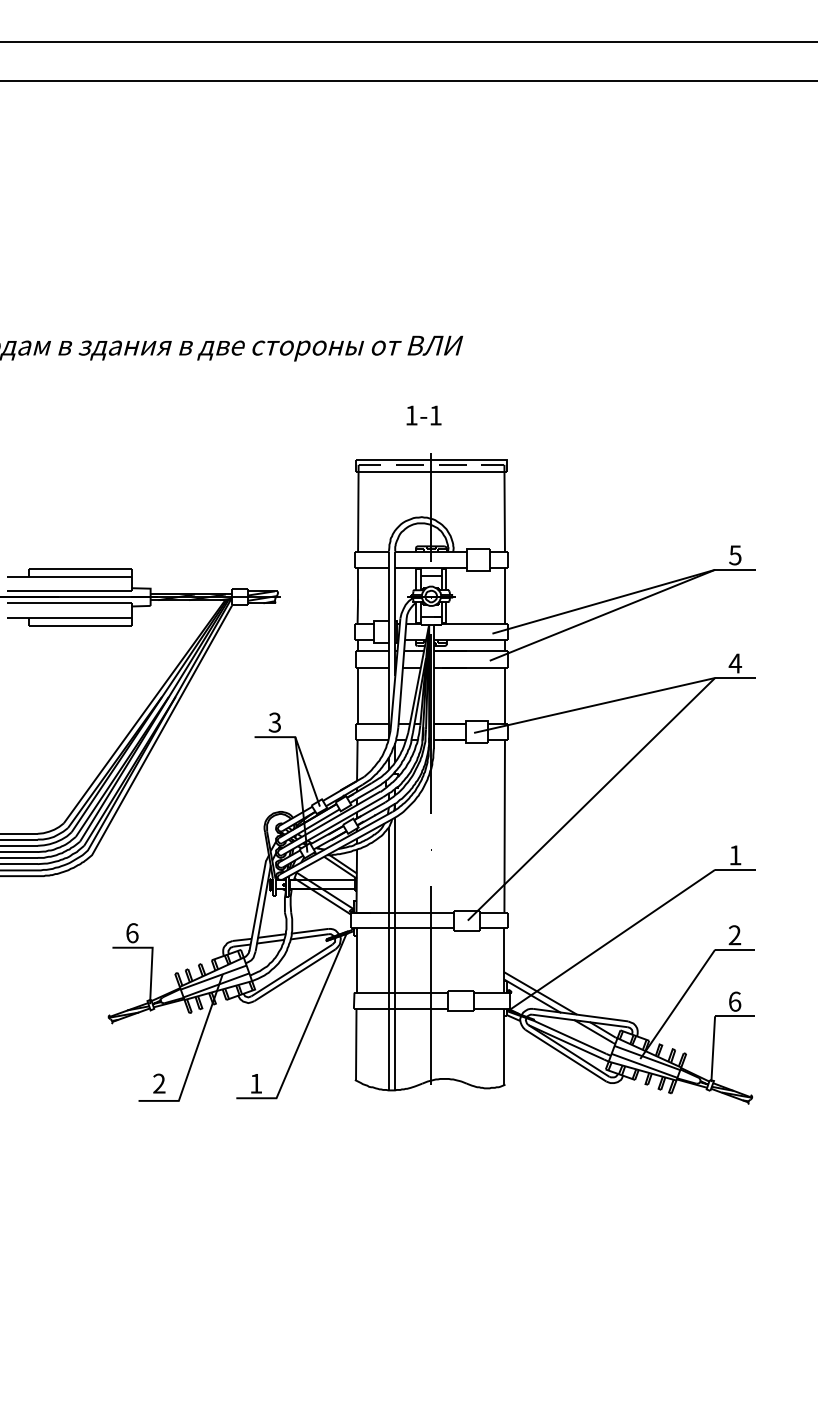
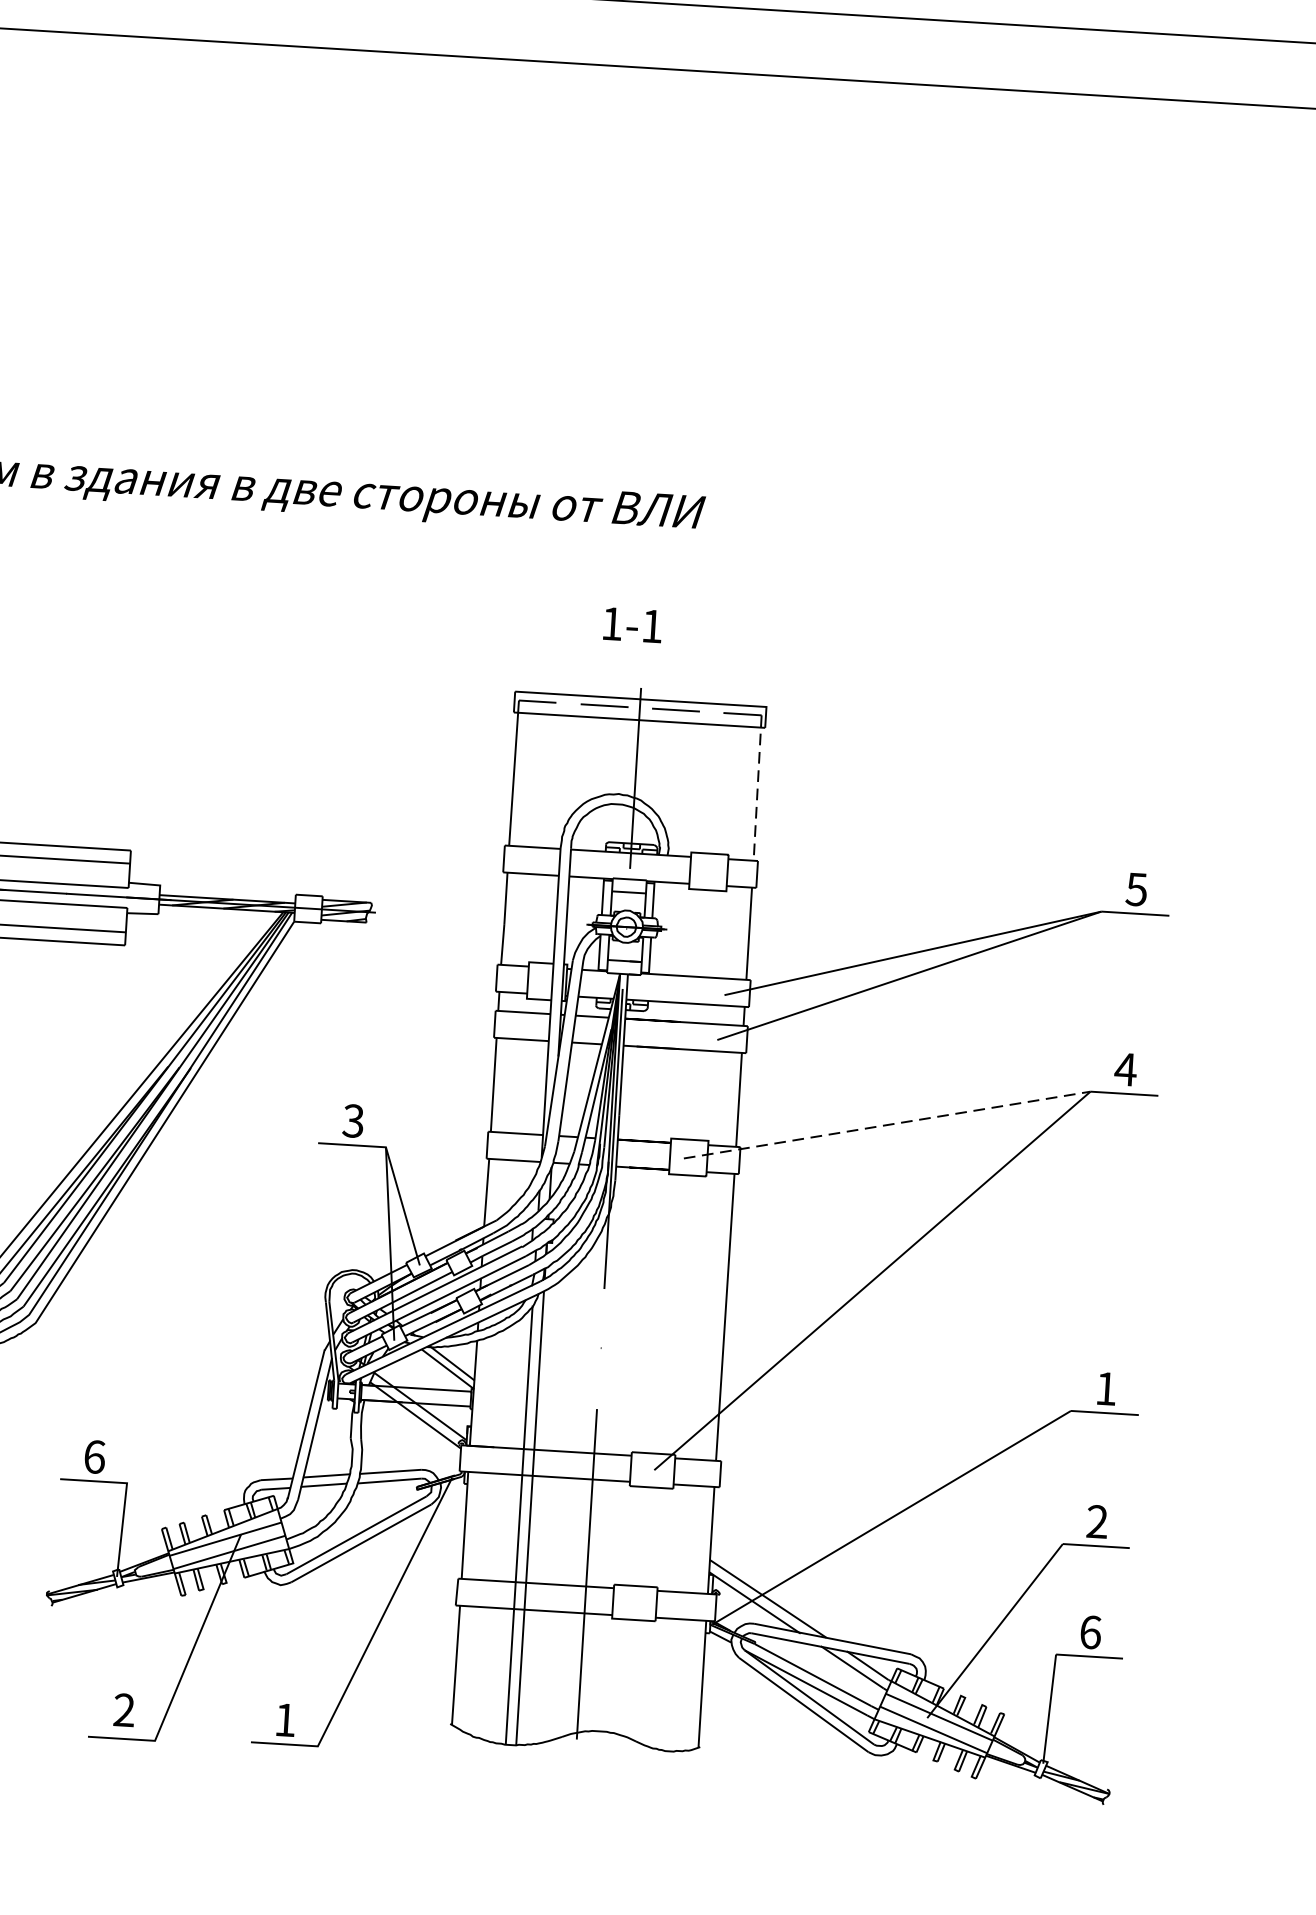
line: (504, 508) -> (757, 788), solid -> dashed
line: (594, 705) -> (887, 1125), solid -> dashed

